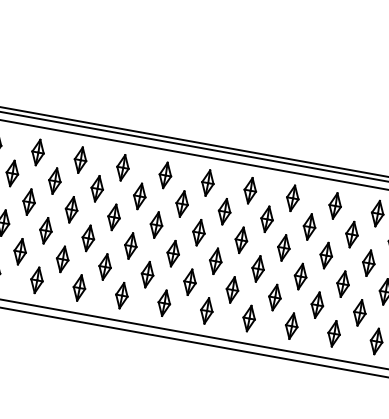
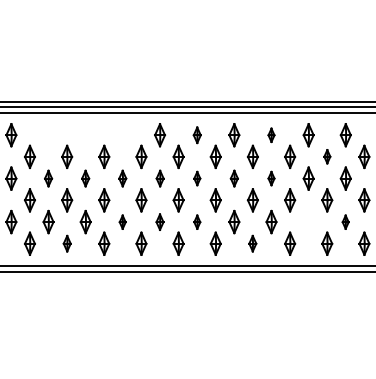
part: (37, 152) -> (48, 135), removed
part: (80, 160) -> (85, 135), removed
part: (122, 168) -> (122, 135), removed
part: (208, 183) -> (197, 135), size x0.7
part: (292, 198) -> (271, 135), size x0.6
part: (29, 201) -> (48, 178), size x0.7
part: (71, 209) -> (85, 178), size x0.7
part: (113, 217) -> (122, 178), size x0.7
part: (157, 224) -> (160, 178), size x0.7
part: (199, 232) -> (197, 178), size x0.6
part: (352, 234) -> (327, 156), size x0.6
part: (241, 240) -> (234, 178), size x0.7
part: (283, 247) -> (271, 178), size x0.6
part: (104, 267) -> (122, 222), size x0.6
part: (146, 275) -> (159, 222), size x0.7
part: (37, 280) -> (67, 243), size x0.7
part: (190, 282) -> (197, 222), size x0.6
part: (317, 304) -> (308, 221), removed
part: (359, 313) -> (345, 222), size x0.6
part: (248, 318) -> (252, 243), size x0.7

